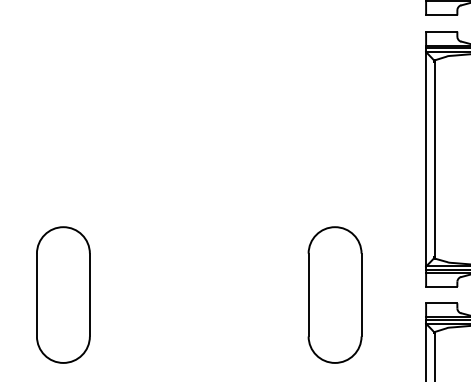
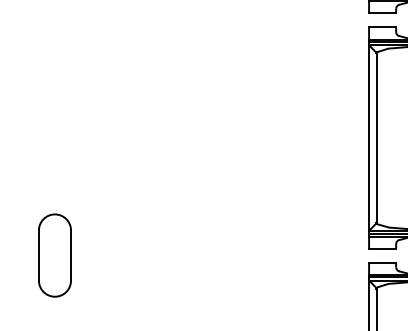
part: (62, 294) -> (54, 255), size x0.7
part: (334, 294) -> (289, 255), removed

